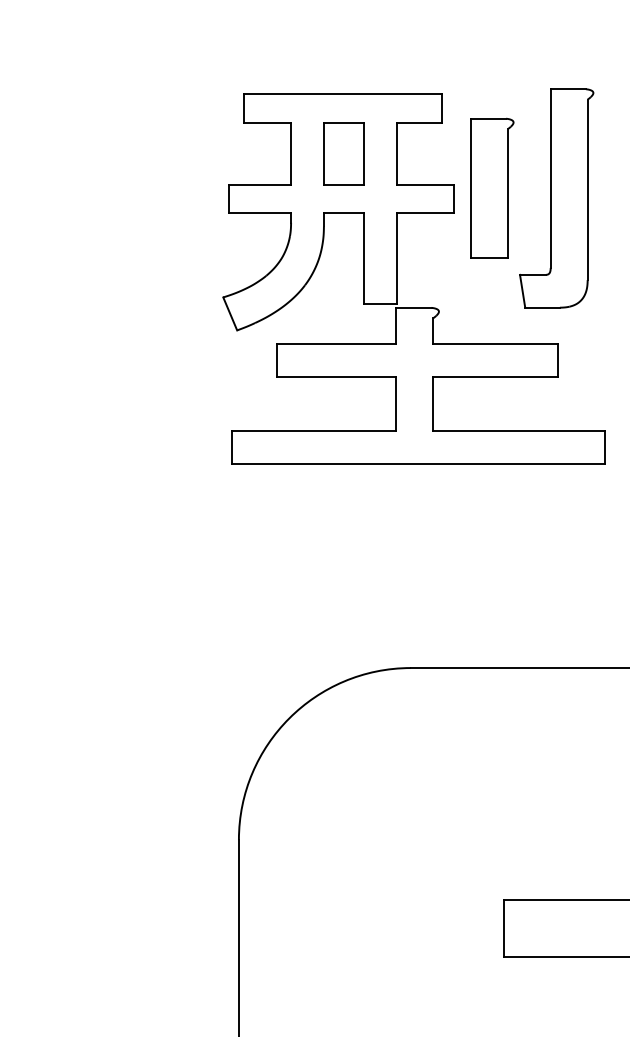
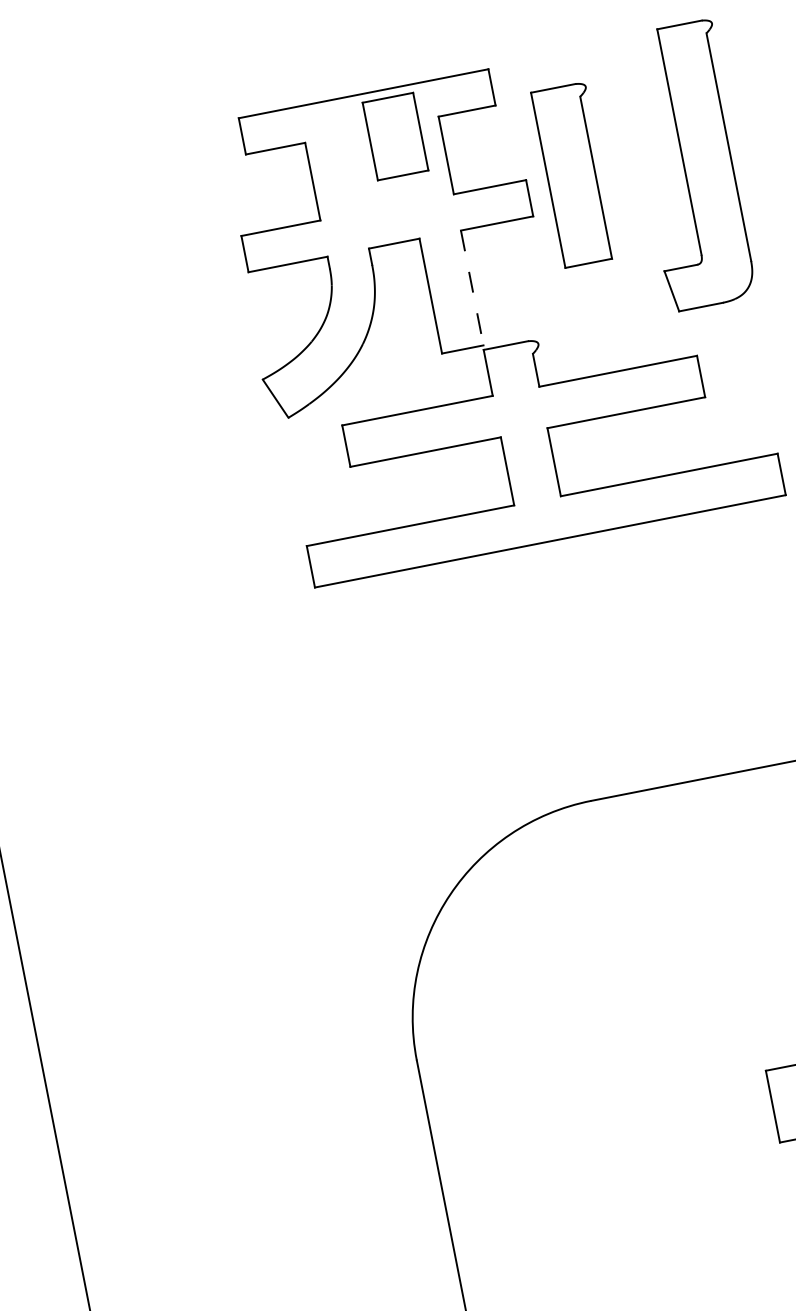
part: (343, 153) -> (394, 136), moved
part: (556, 198) -> (691, 165), moved
line: (396, 258) -> (471, 287), solid -> dashed

